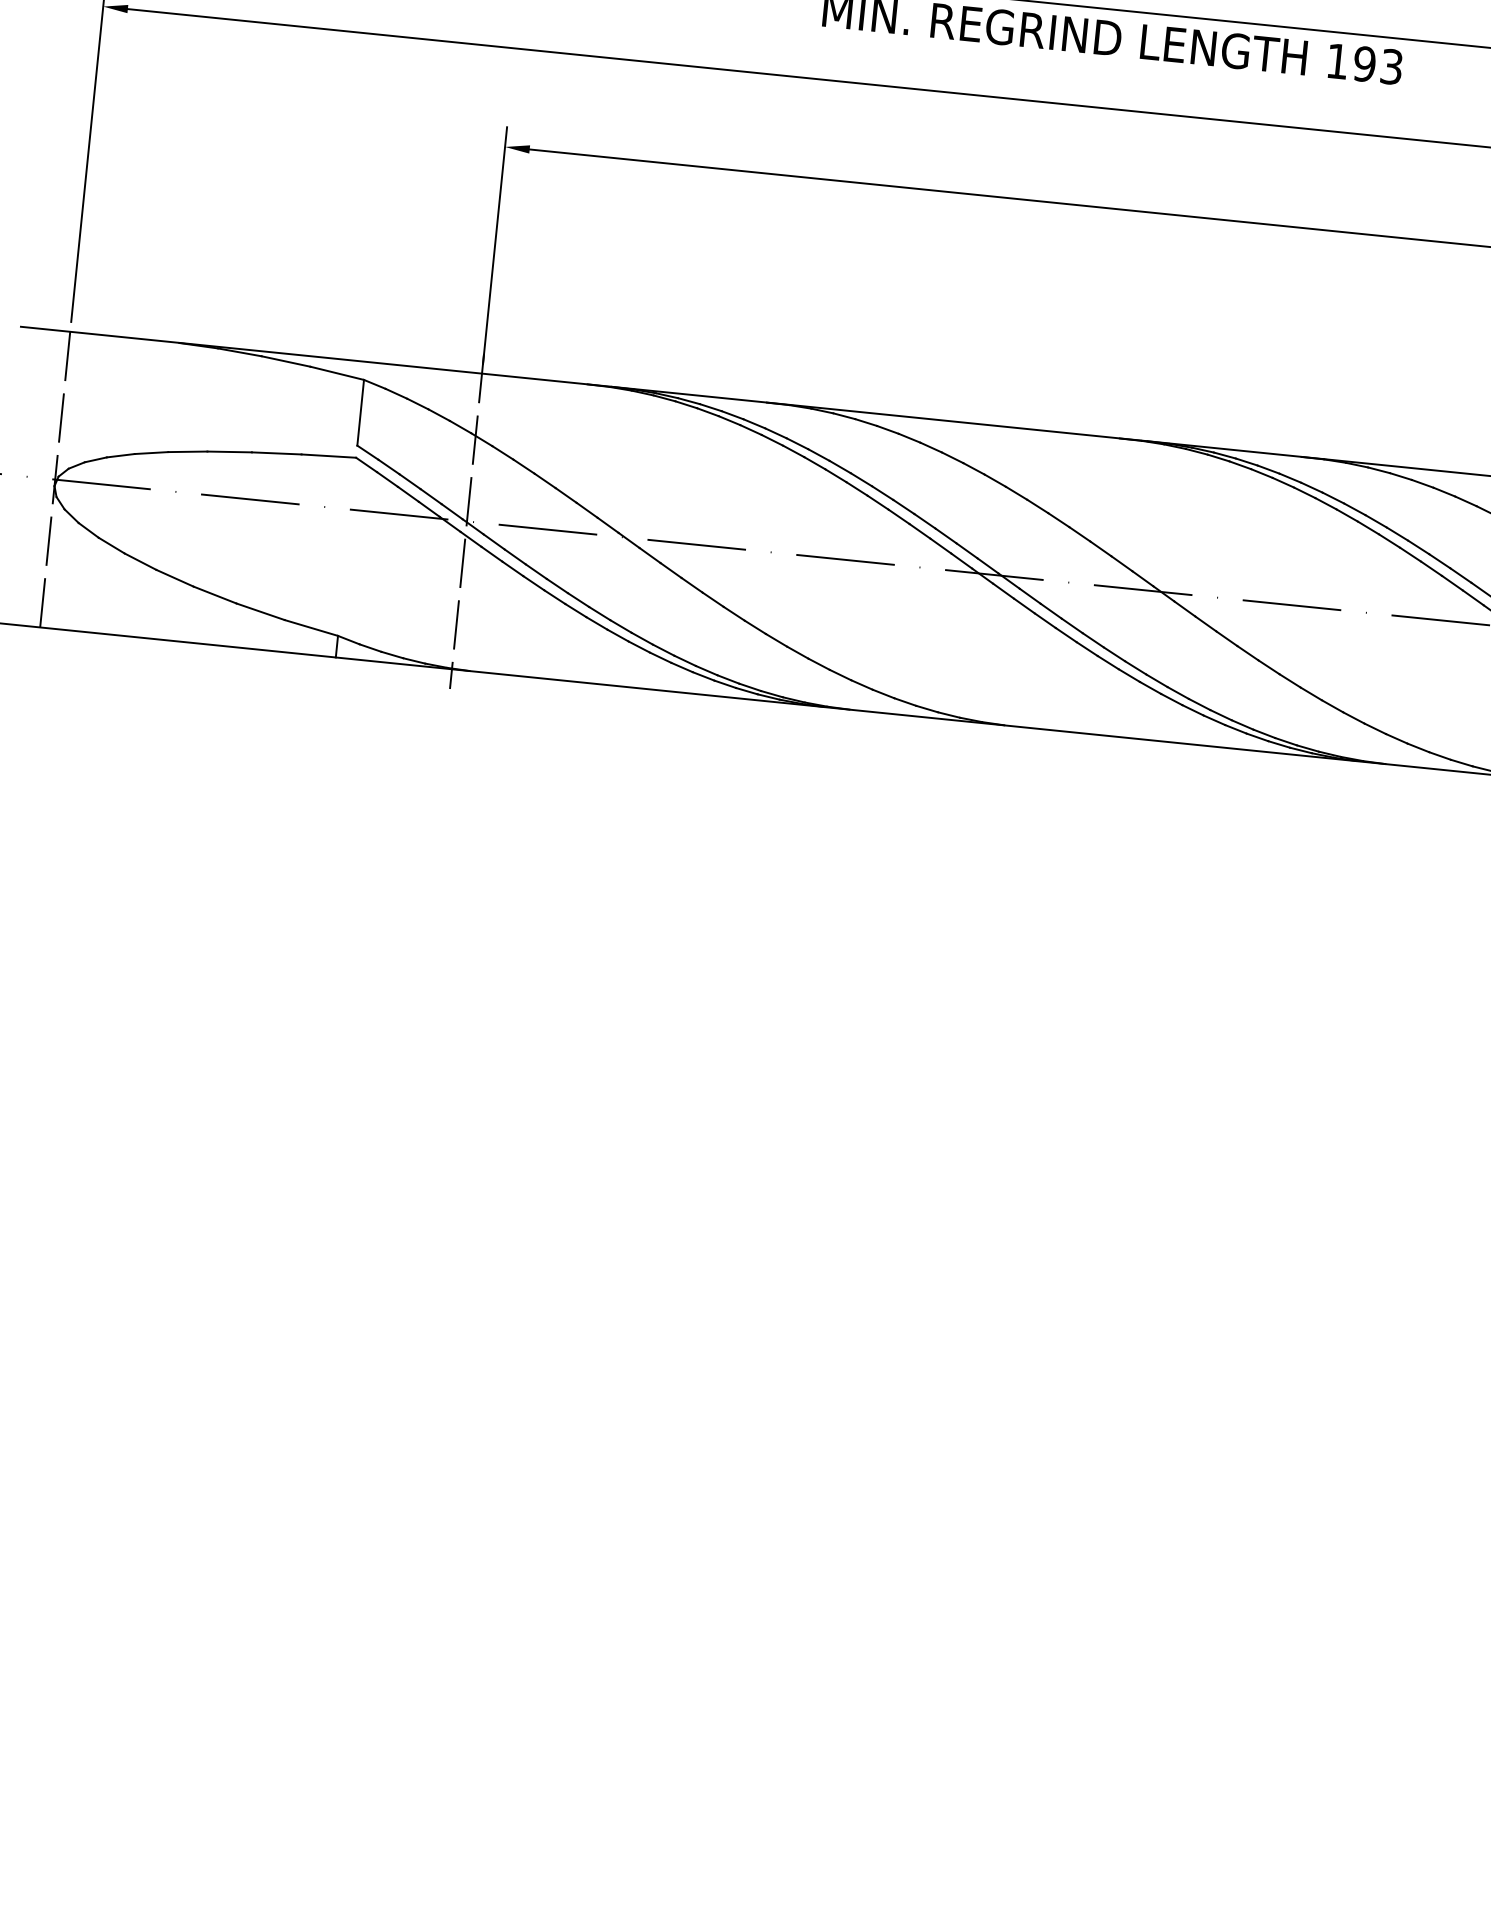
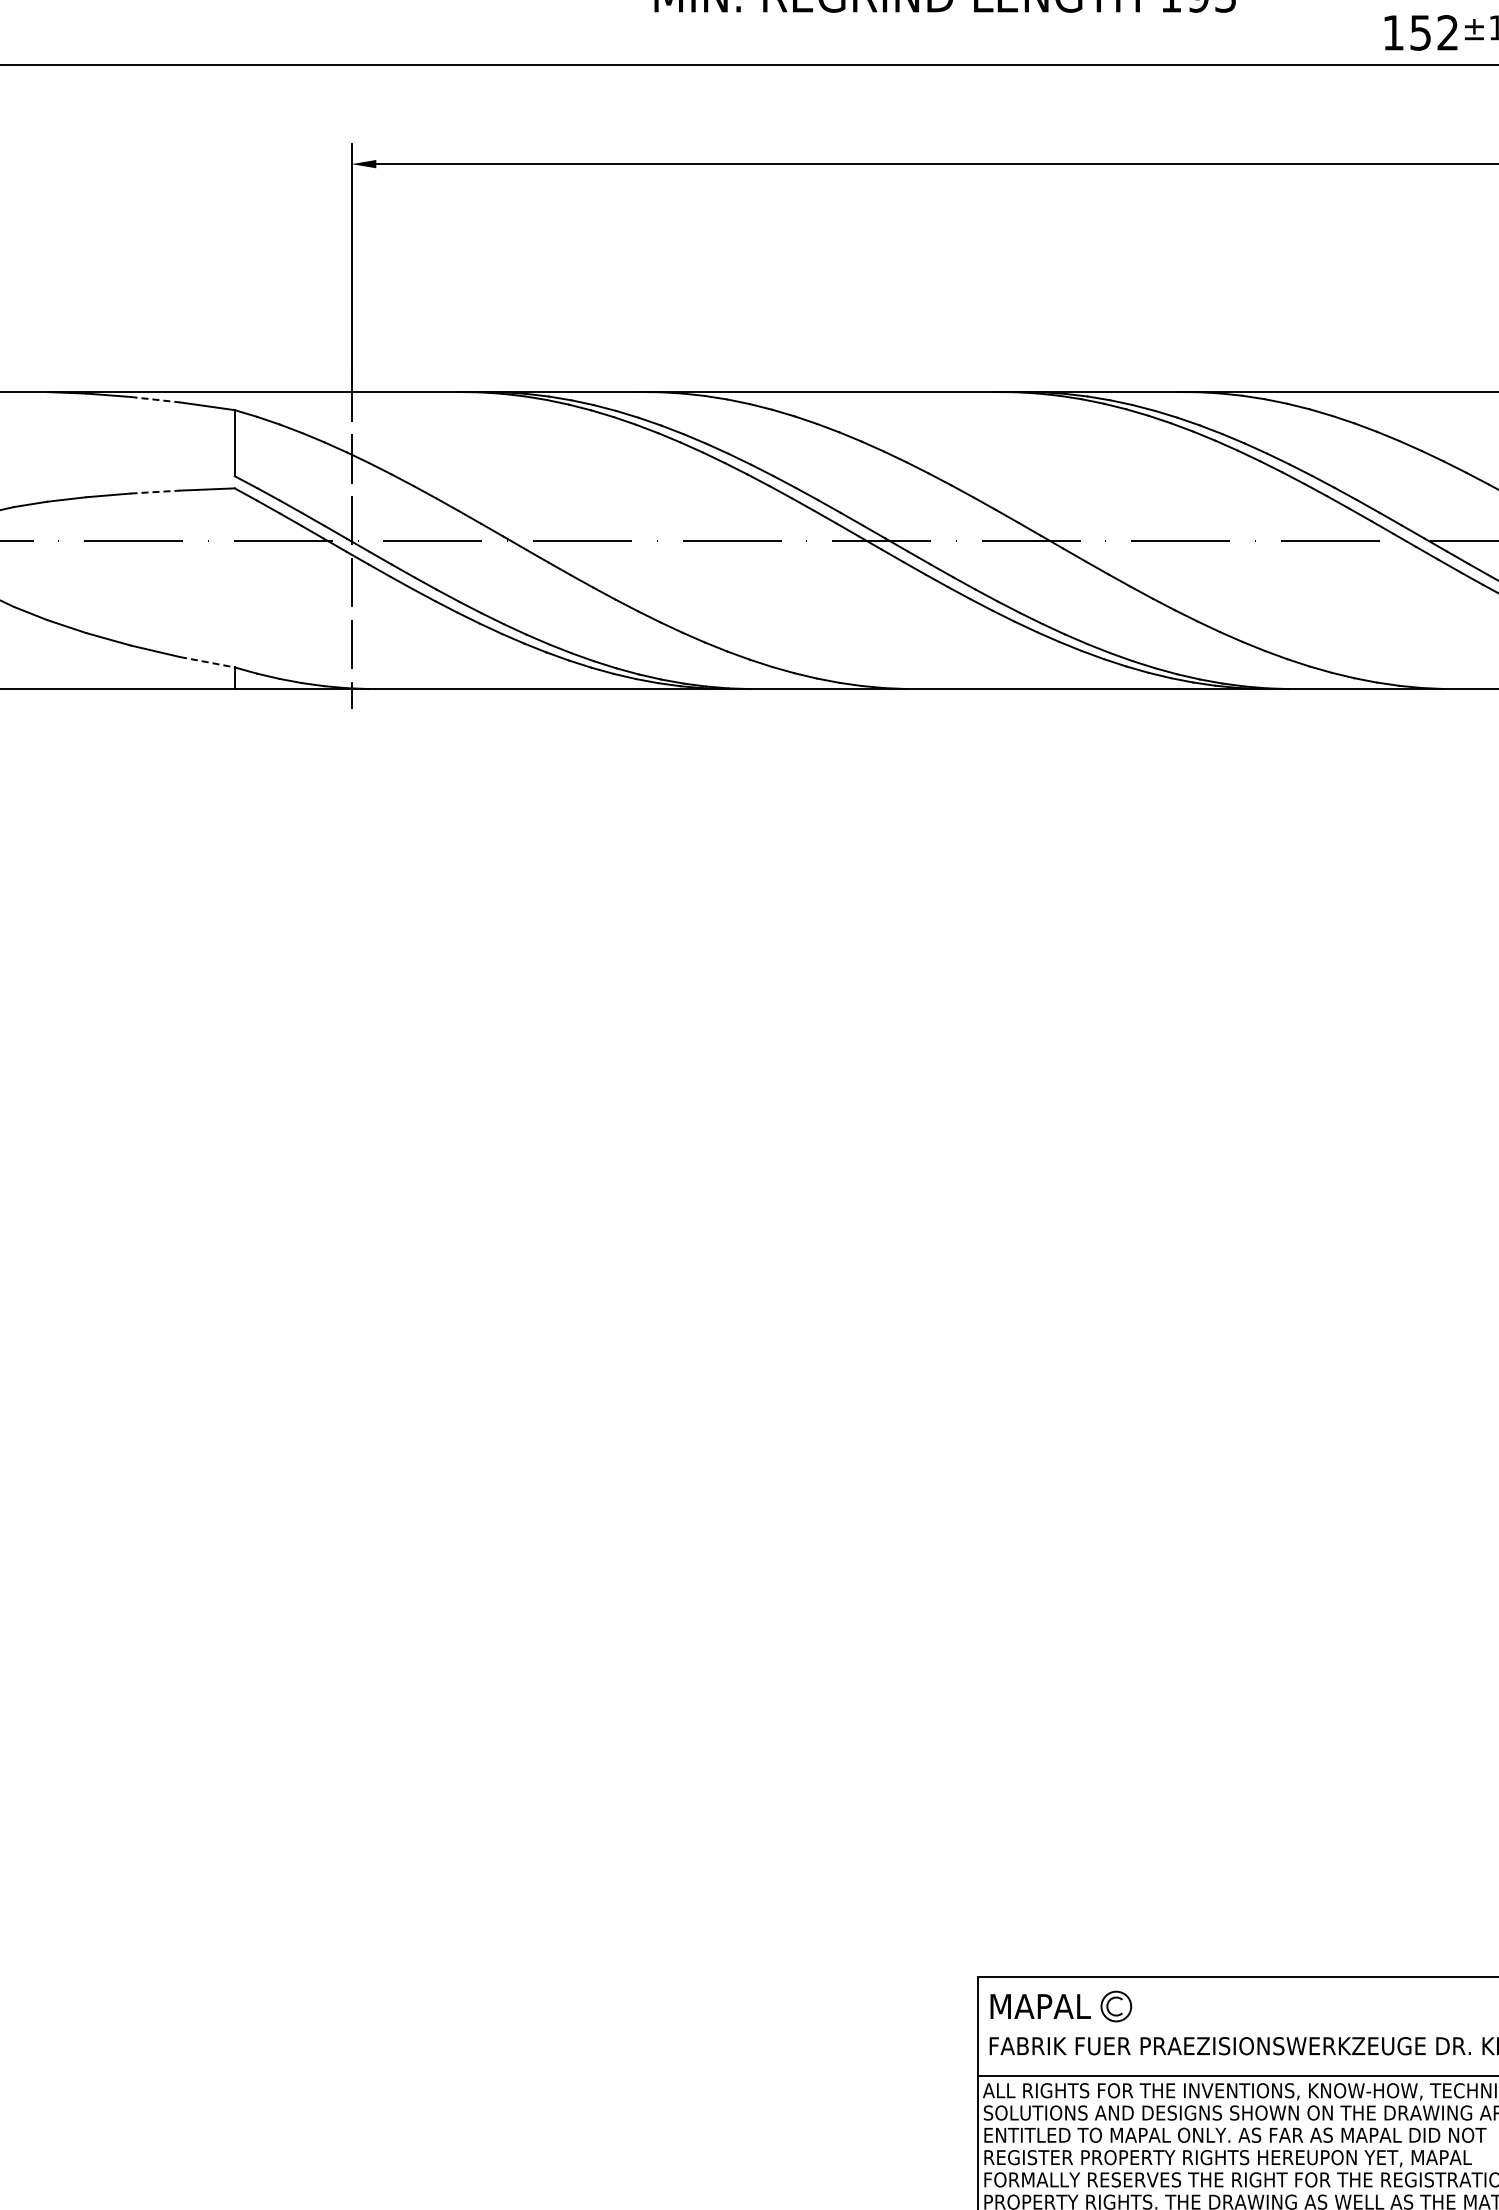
line: (286, 361) -> (155, 399), solid -> dashed
line: (276, 453) -> (155, 492), solid -> dashed
line: (311, 628) -> (207, 662), solid -> dashed

